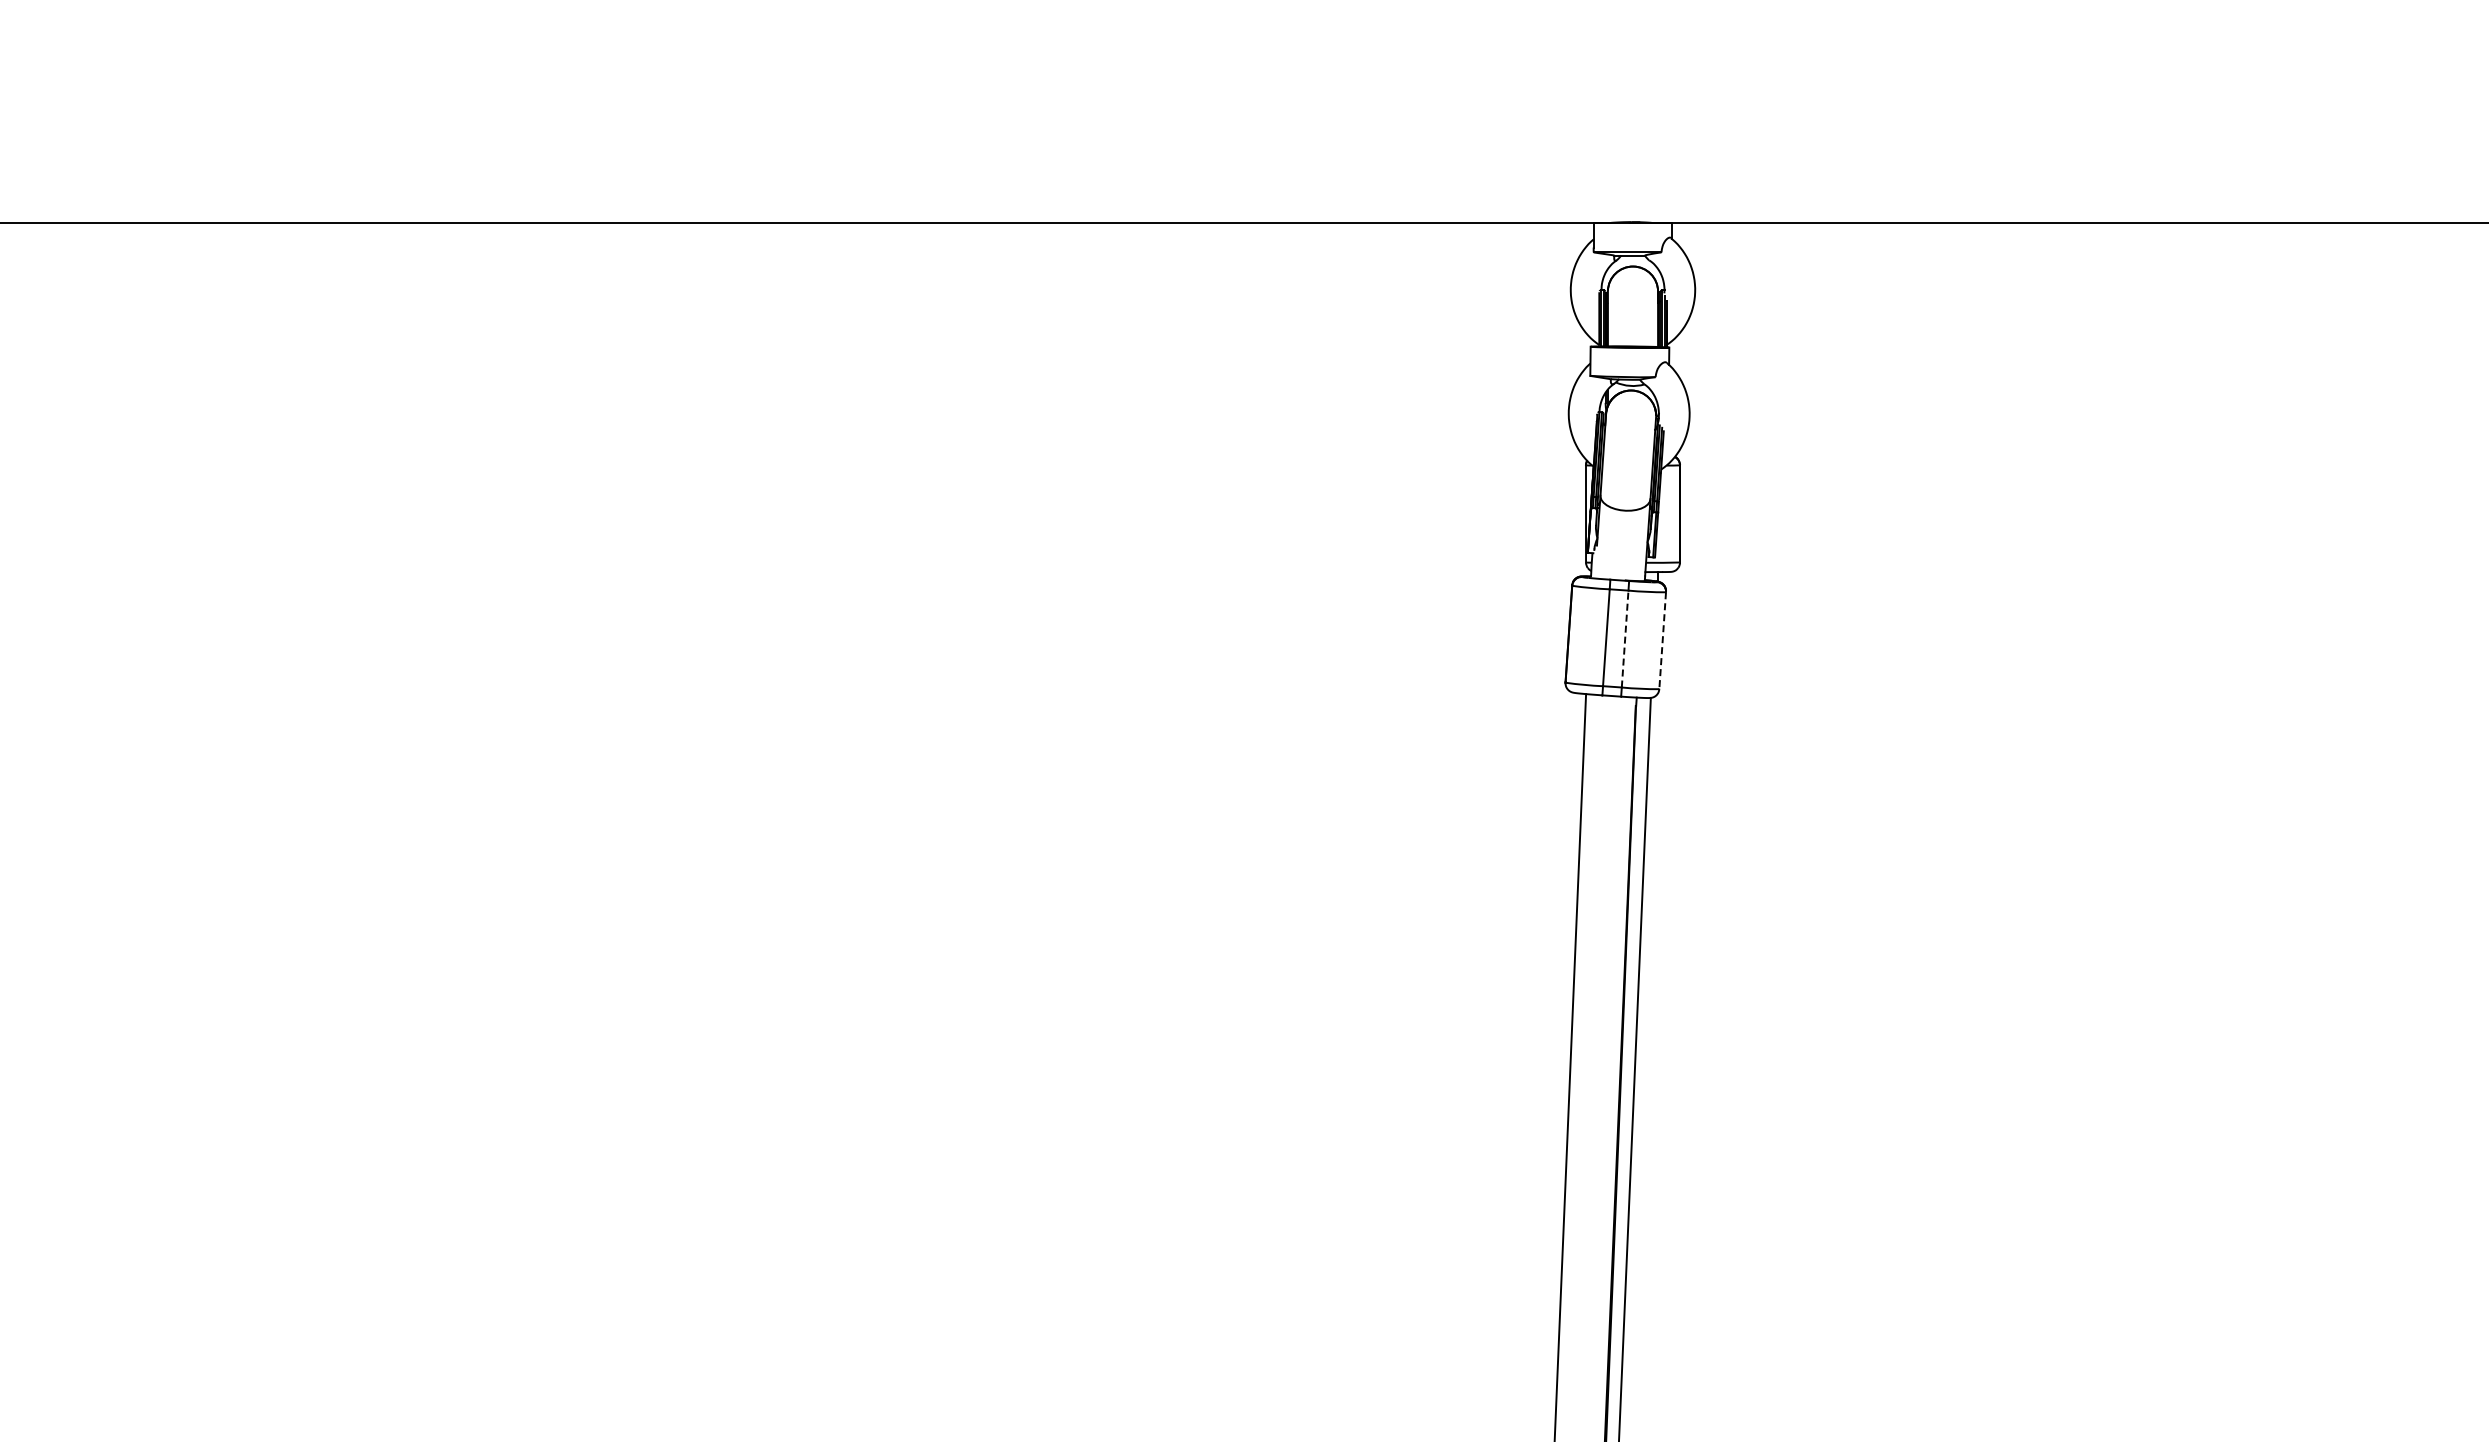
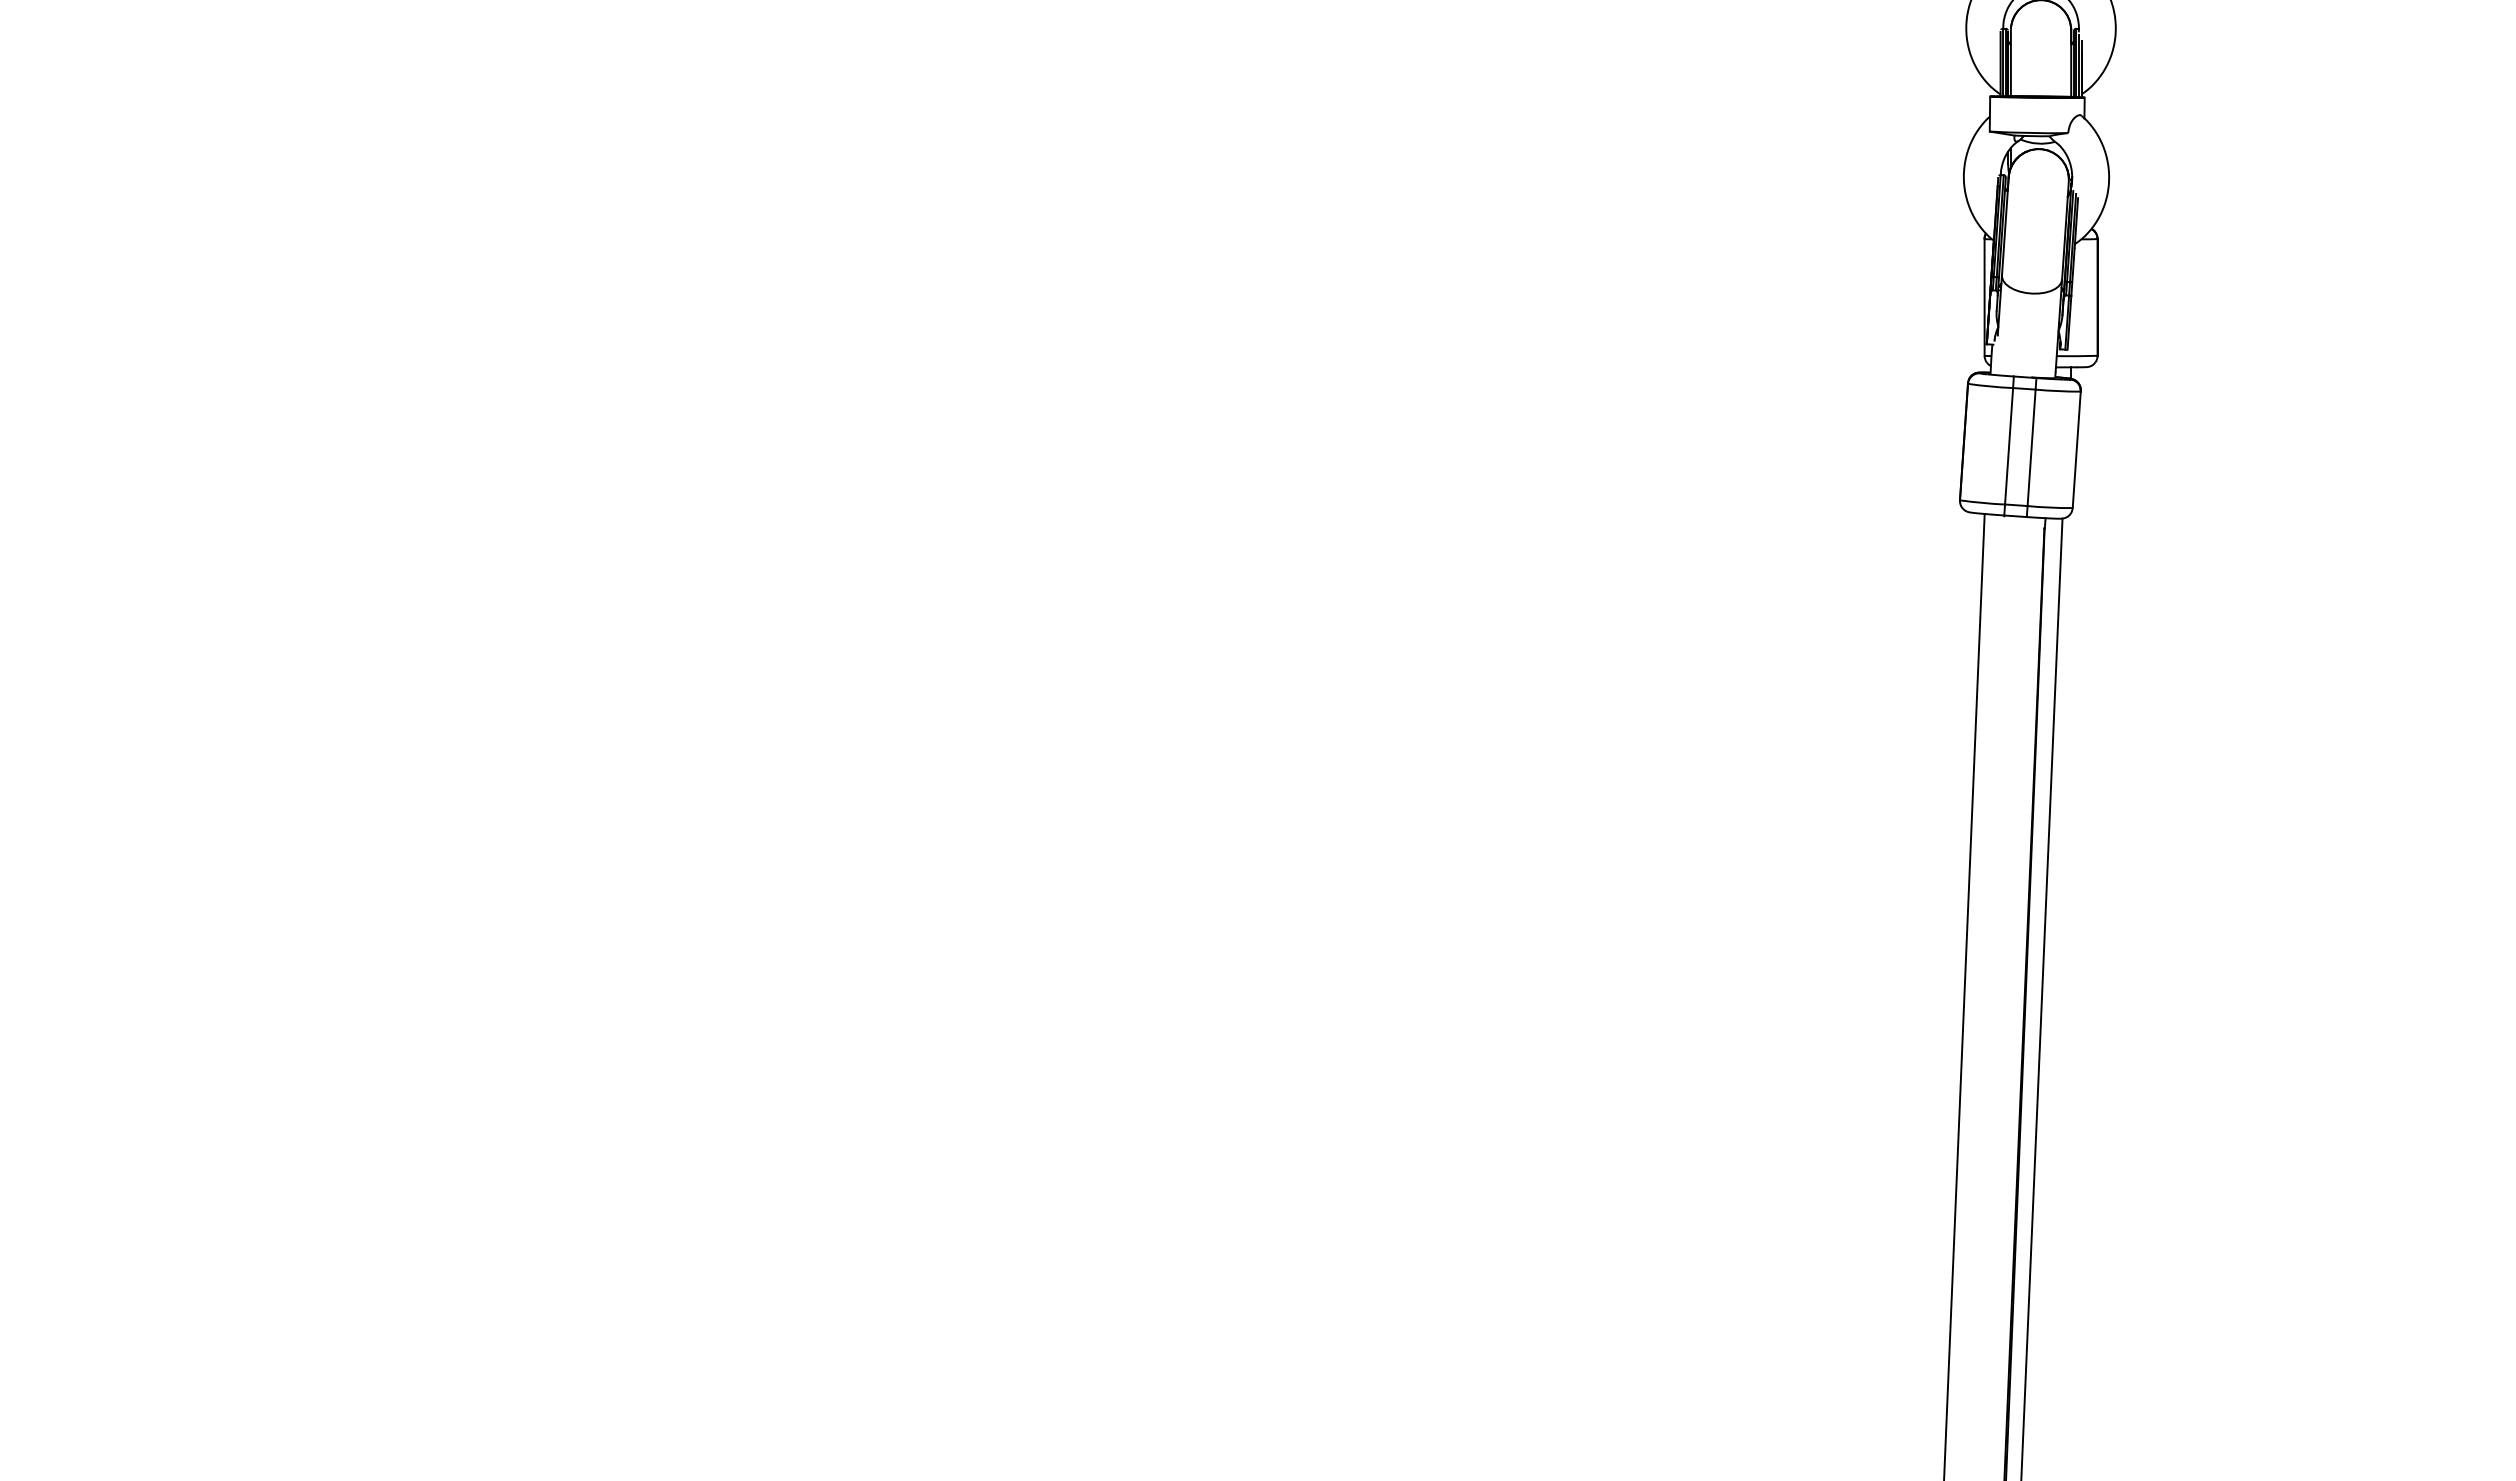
line: (1625, 639) -> (2032, 448), dashed -> solid
line: (1662, 640) -> (2076, 449), dashed -> solid

